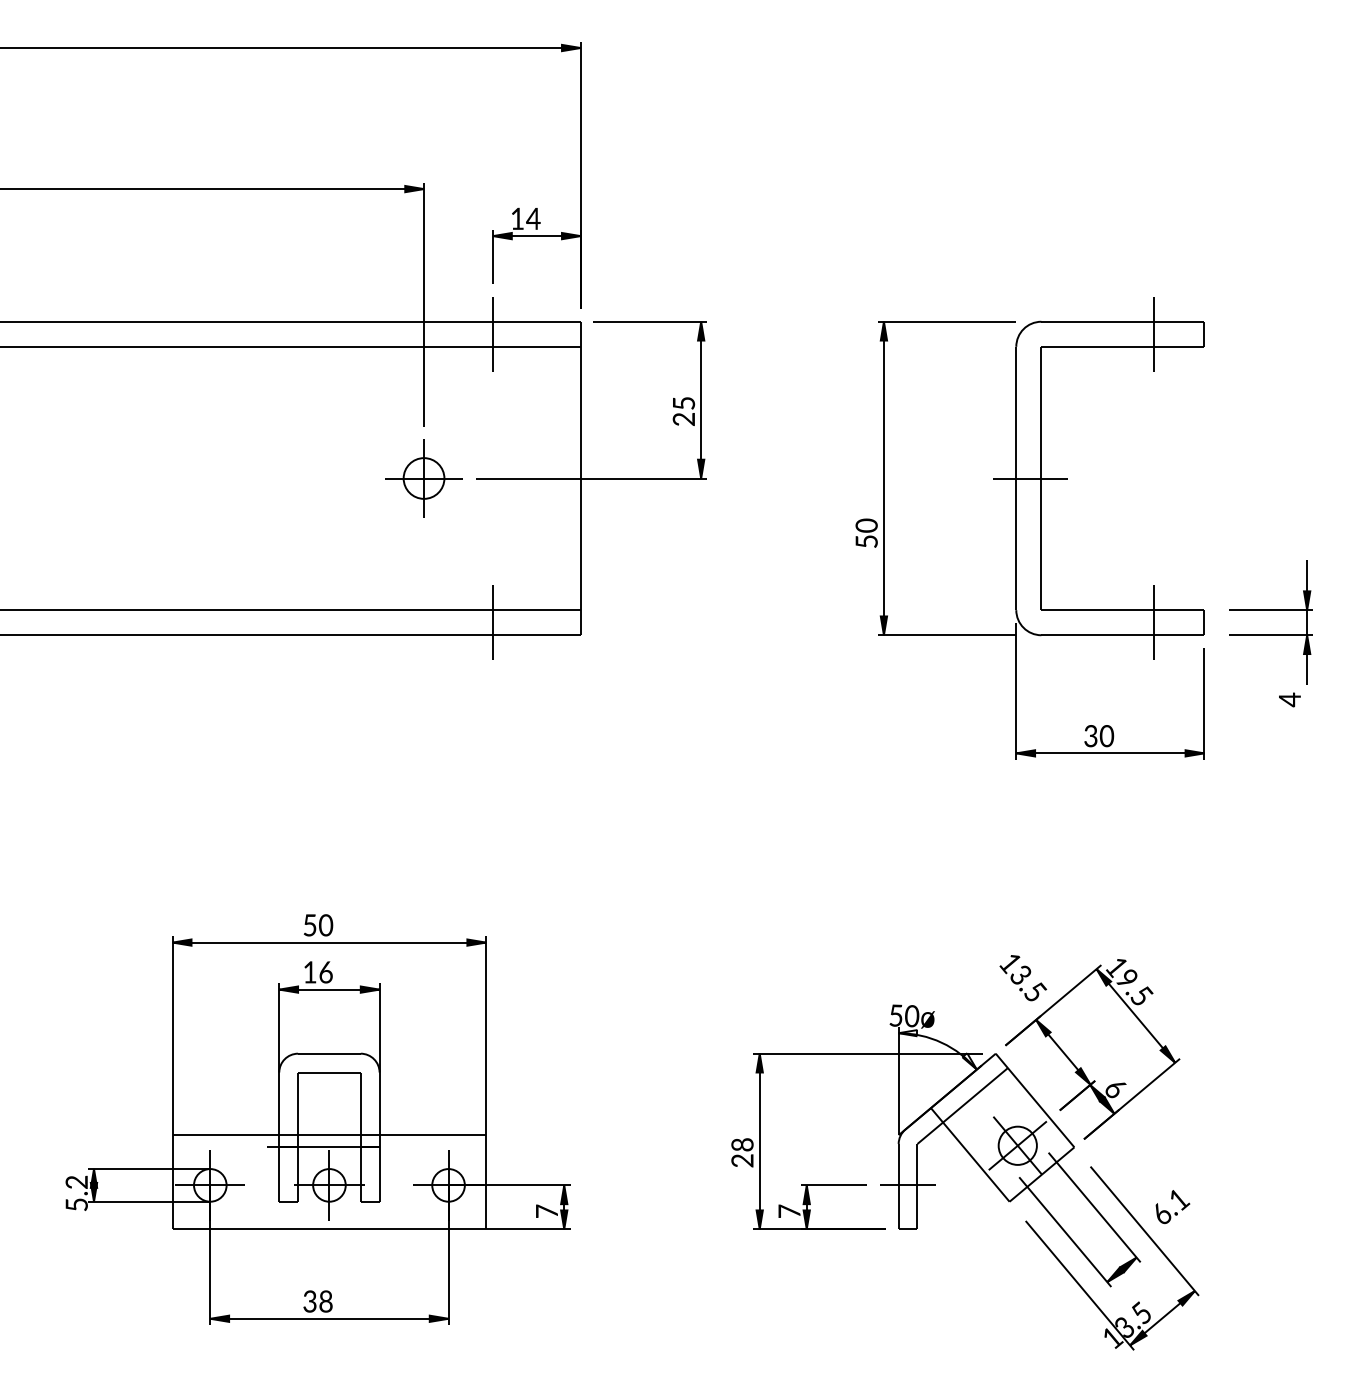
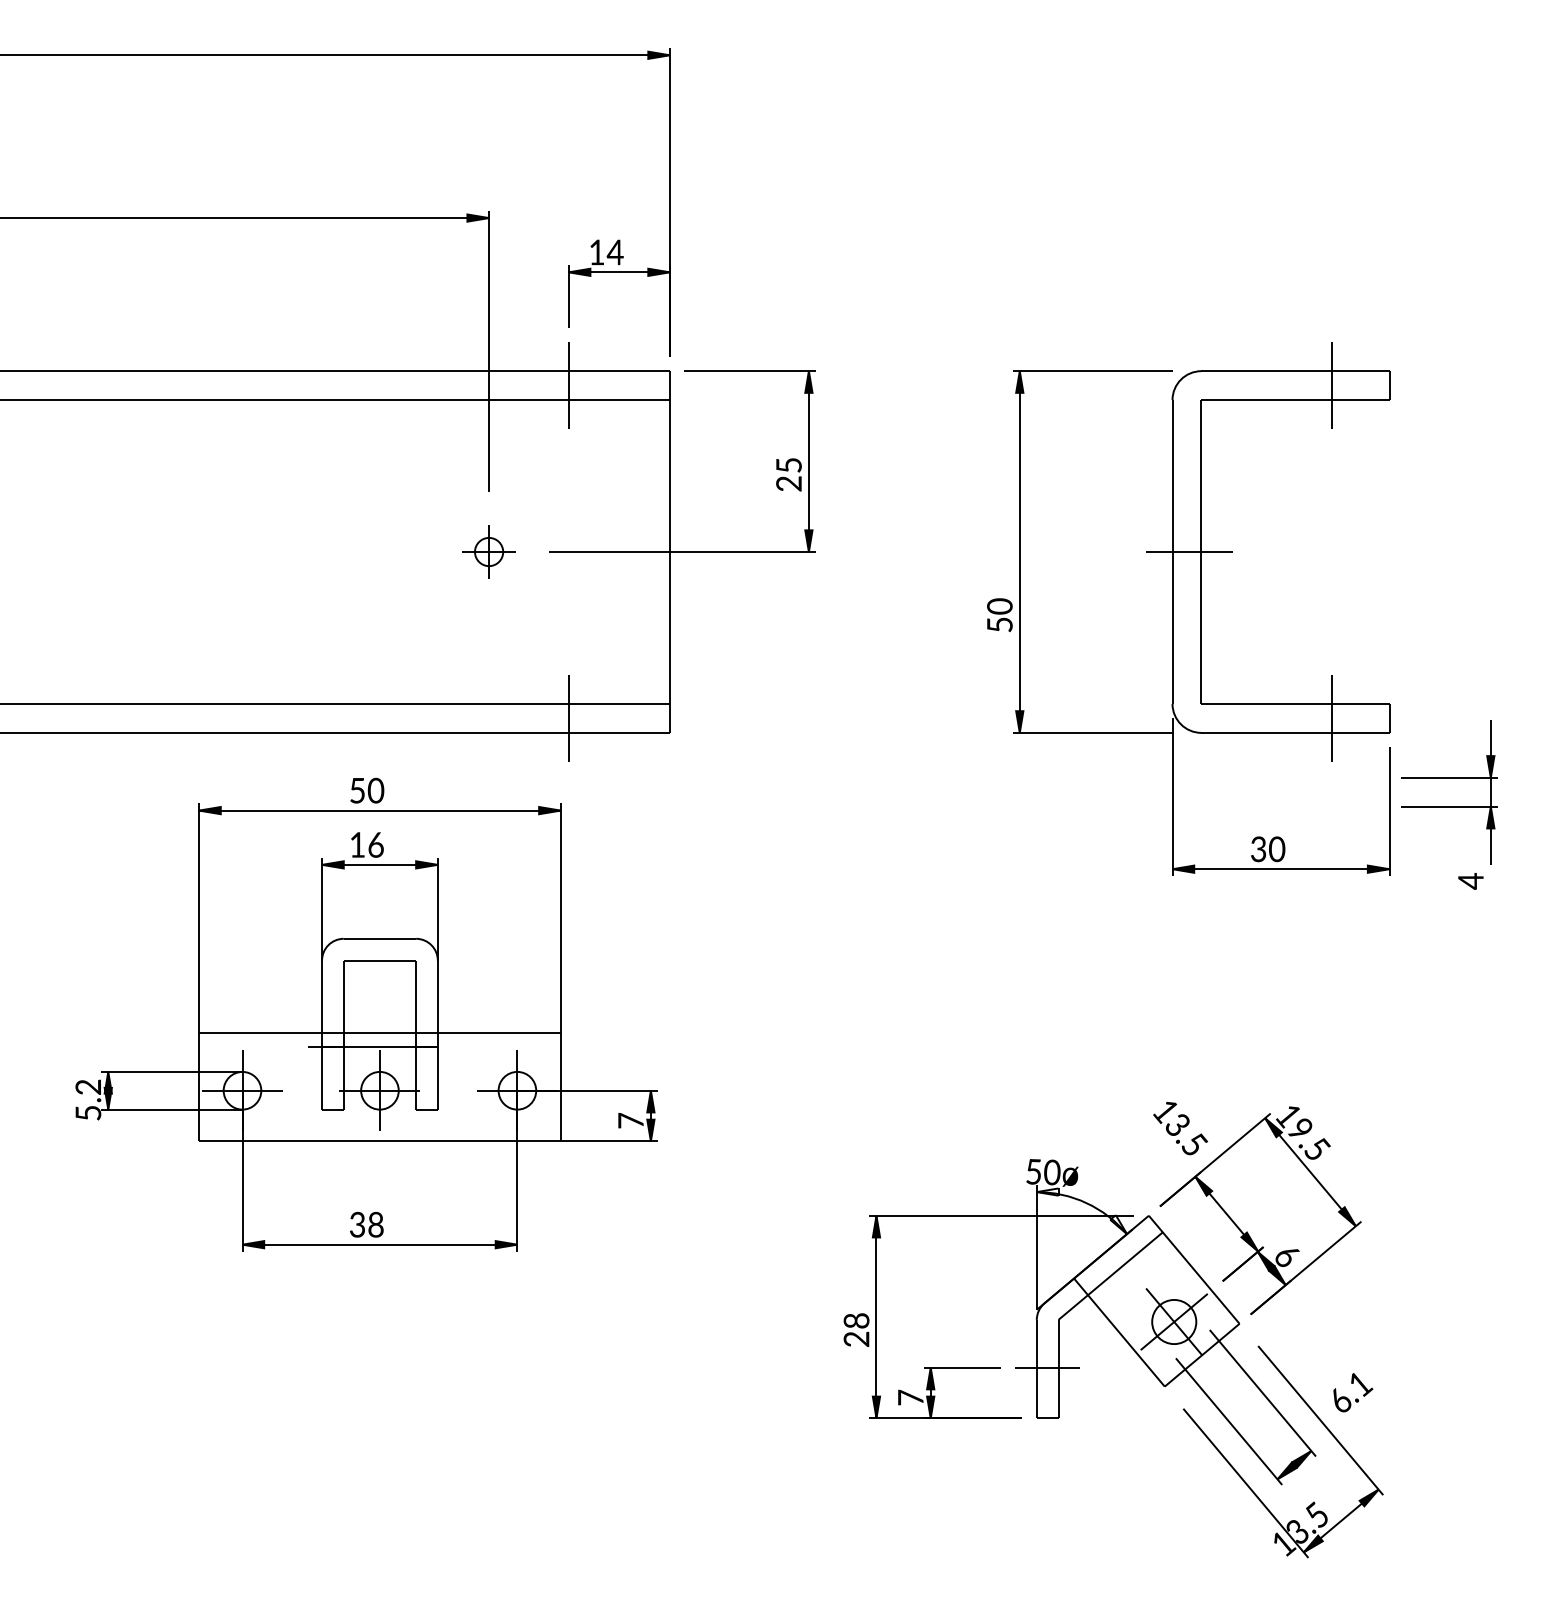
part: (423, 478) -> (488, 552), size x0.6
part: (1270, 633) -> (1448, 804), moved
part: (317, 1119) -> (366, 1014), moved

